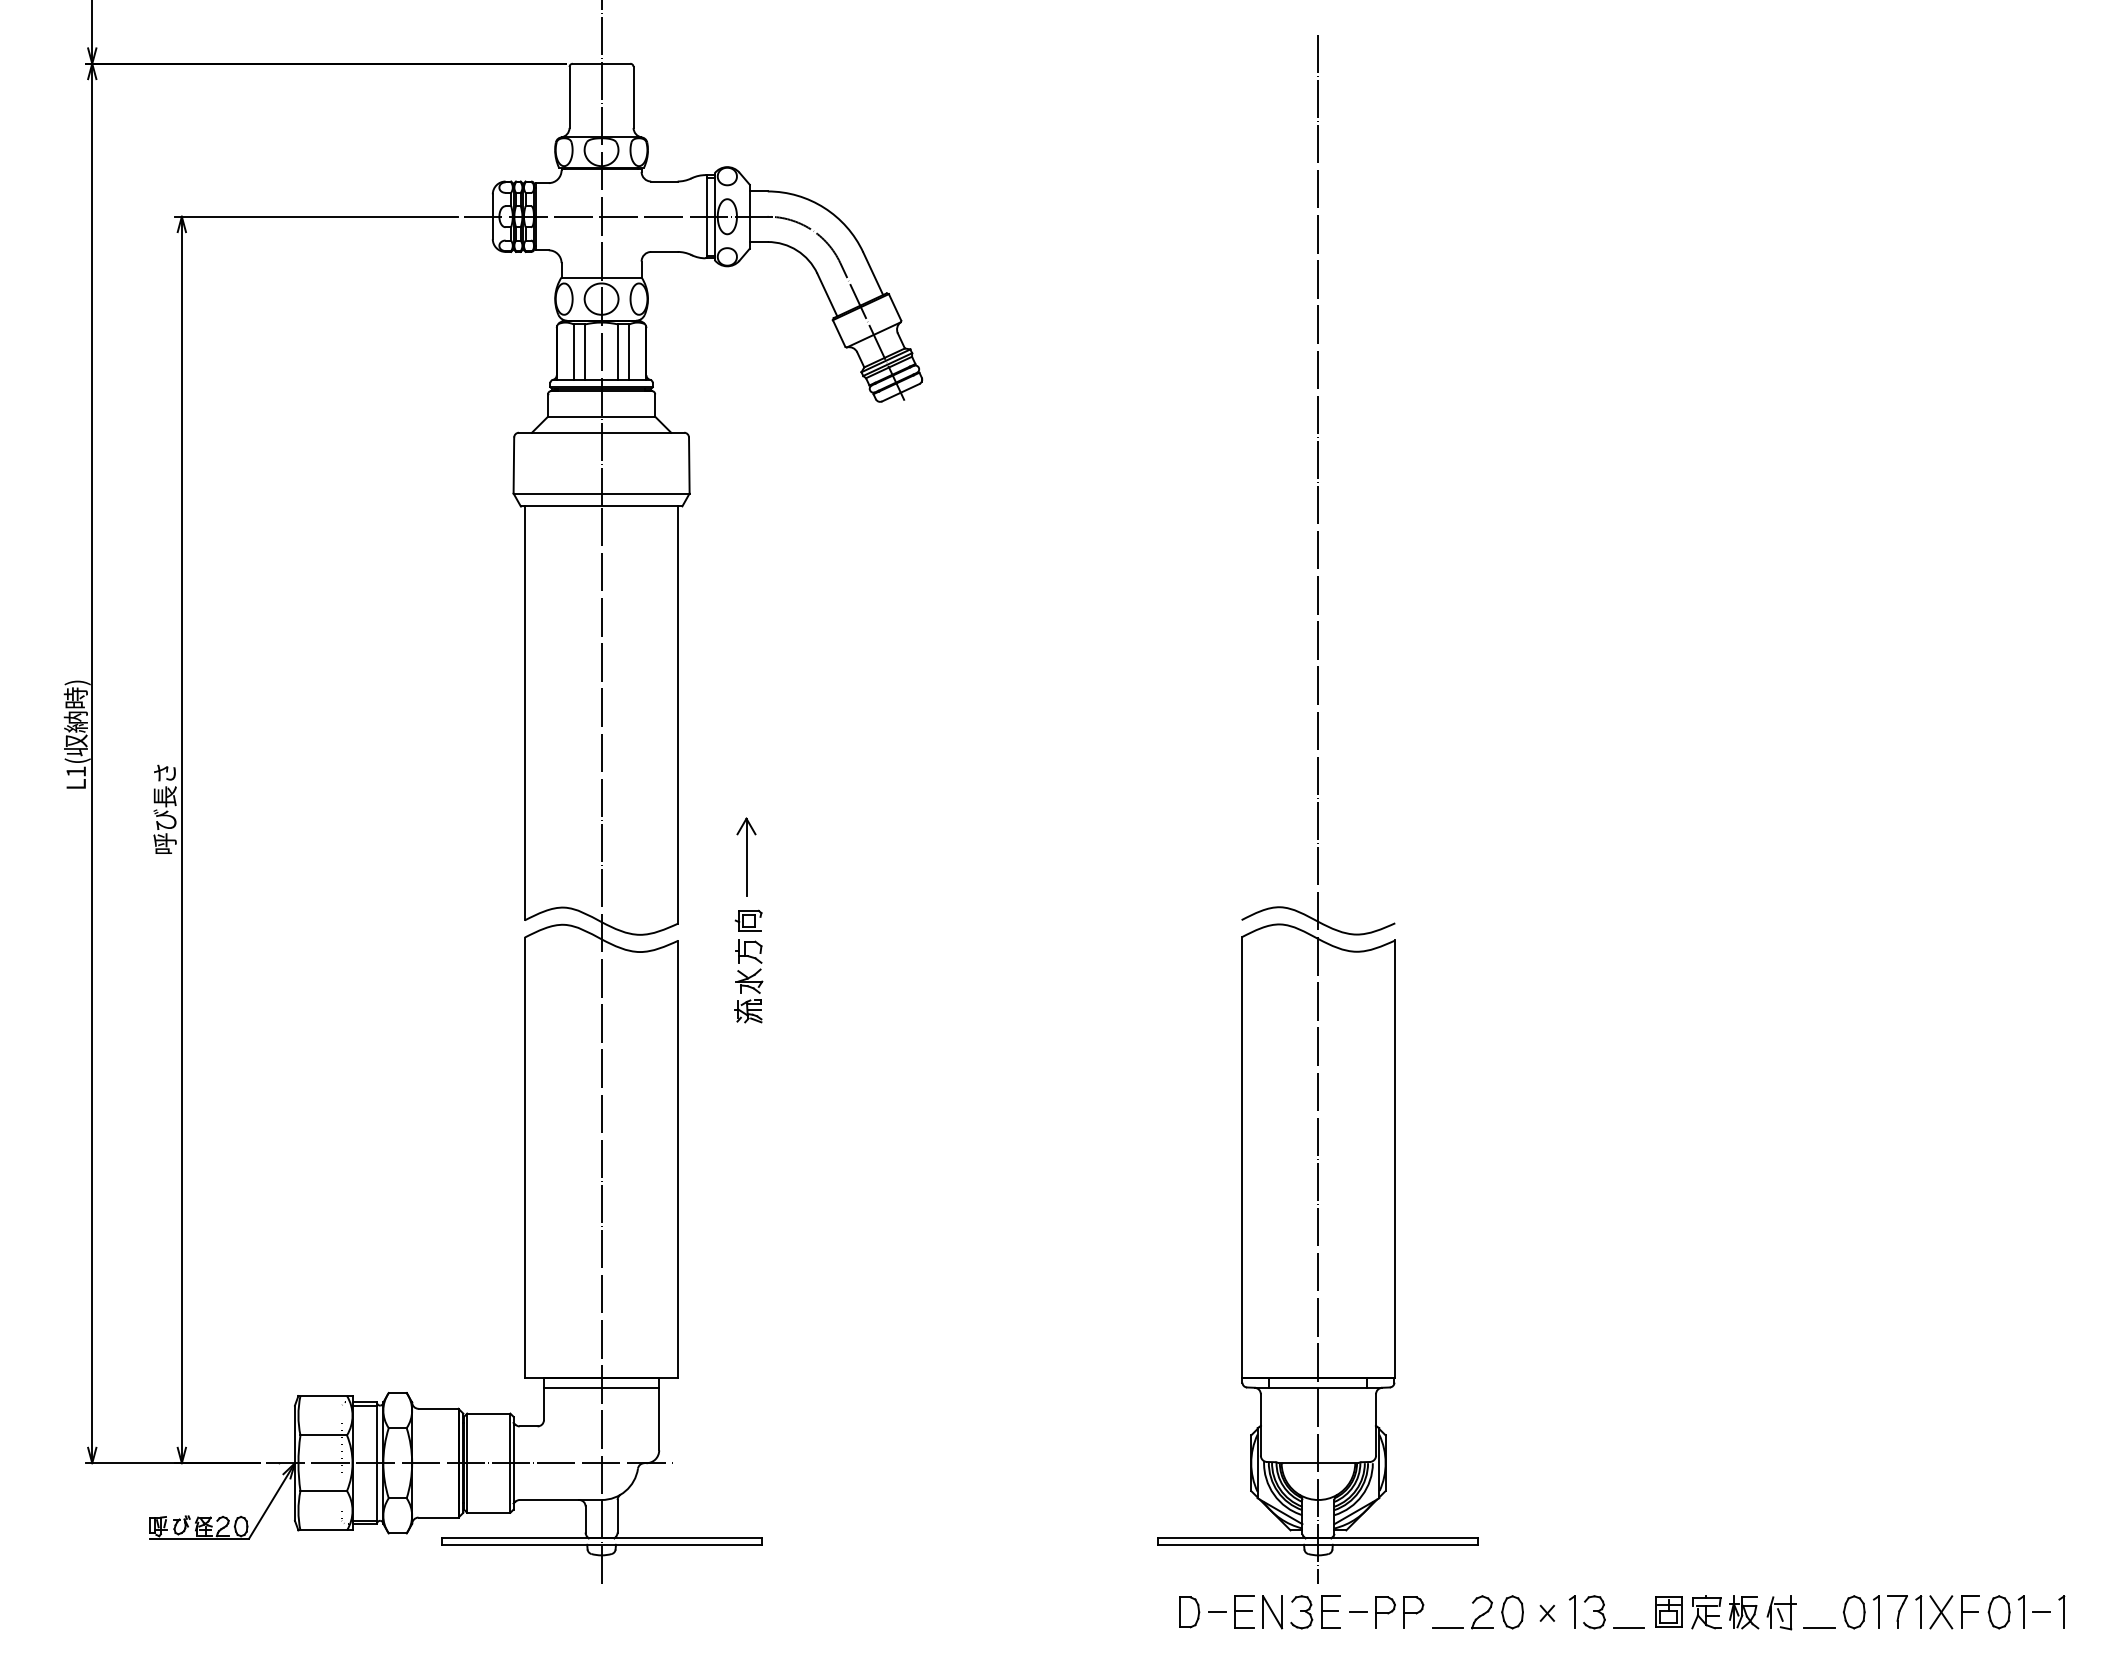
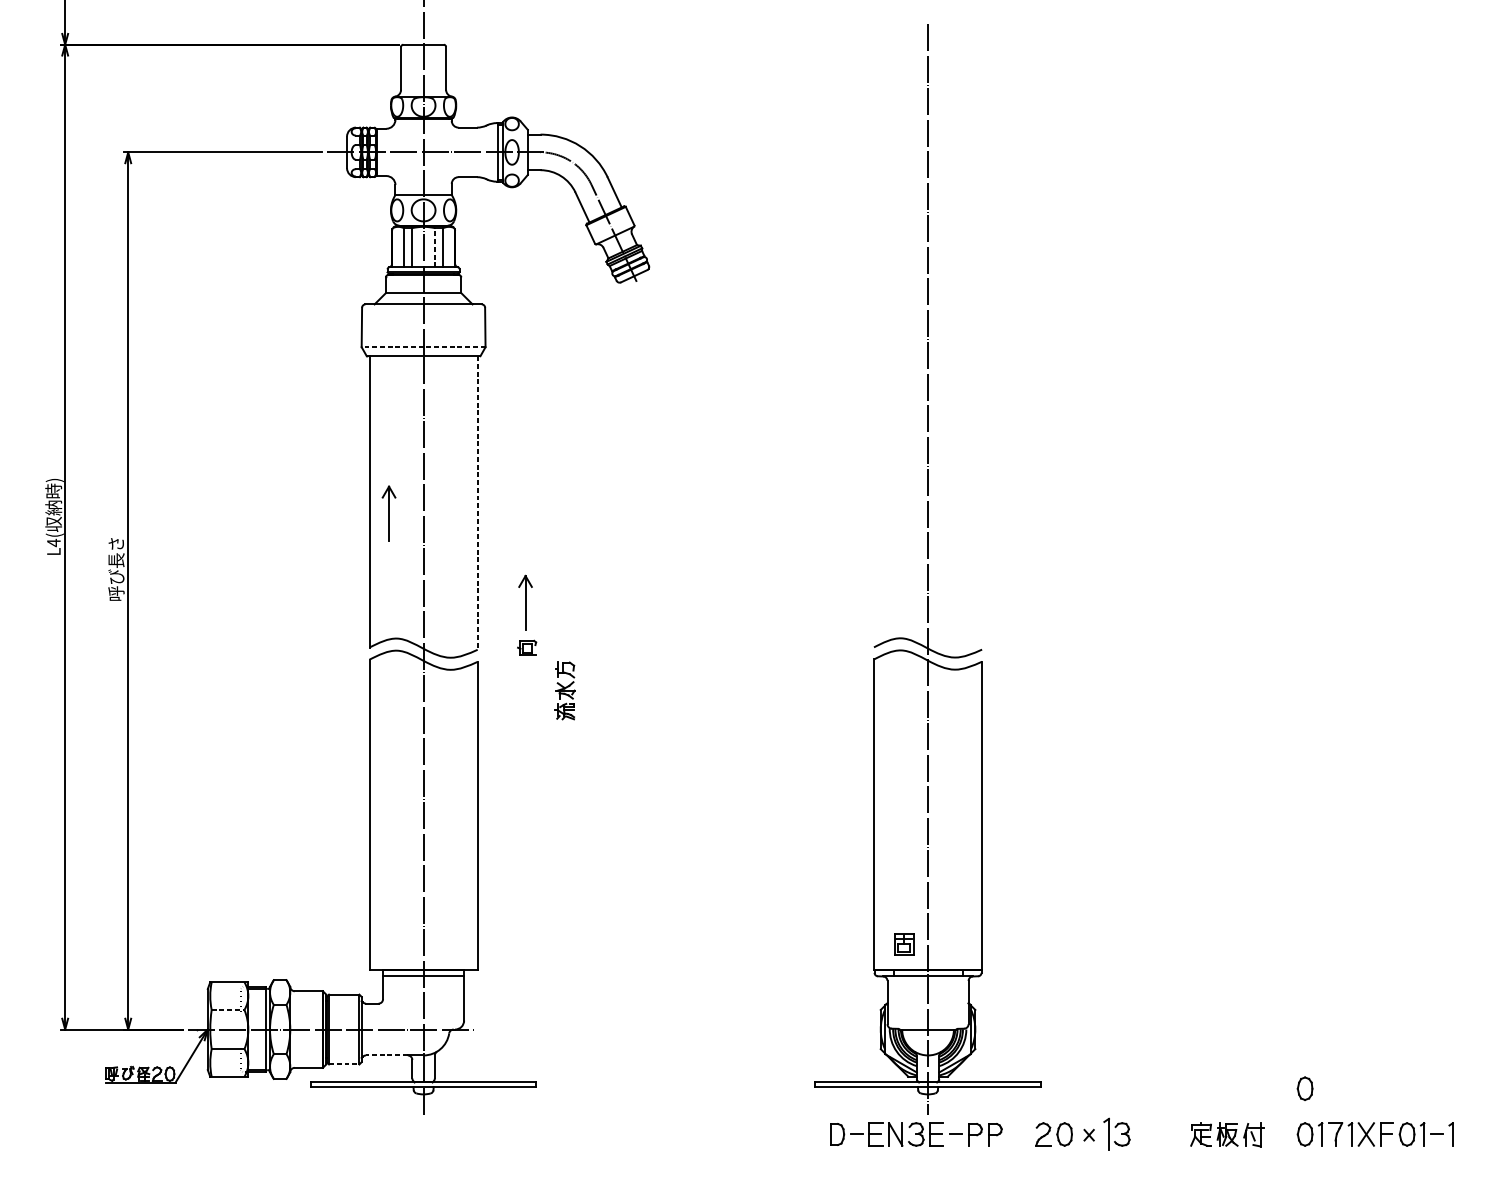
line: (618, 352) -> (435, 247), solid -> dashed
line: (601, 493) -> (423, 347), solid -> dashed
line: (678, 714) -> (477, 502), solid -> dashed
part: (552, 729) -> (389, 513), added
text: (75, 771) -> (53, 542), L1( -> L4(
part: (748, 981) -> (564, 690), moved
line: (324, 1435) -> (228, 1010), solid -> dashed
line: (549, 1500) -> (386, 1055), solid -> dashed
line: (488, 1512) -> (344, 1064), solid -> dashed
part: (1853, 1547) -> (1304, 1088), added
part: (1572, 1611) -> (1106, 1133), size x1.4
part: (1668, 1611) -> (904, 943), moved
line: (1447, 1627) -> (1018, 1145), removed
line: (1629, 1628) -> (1146, 1145), removed
line: (1819, 1628) -> (1280, 1145), removed

